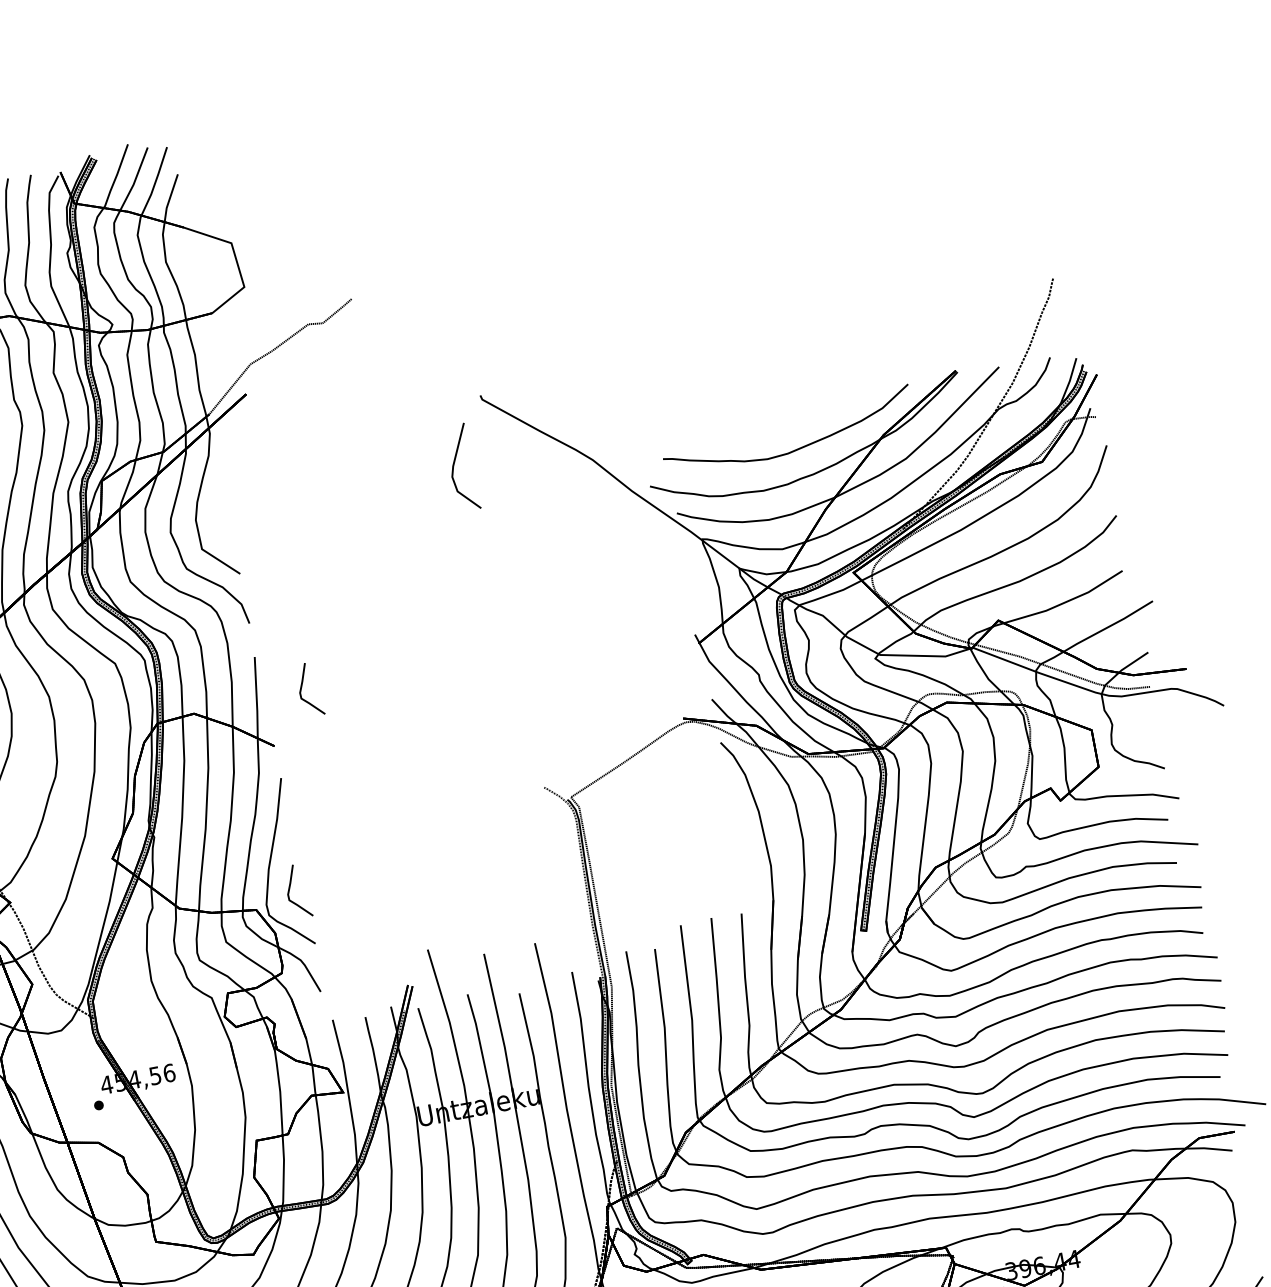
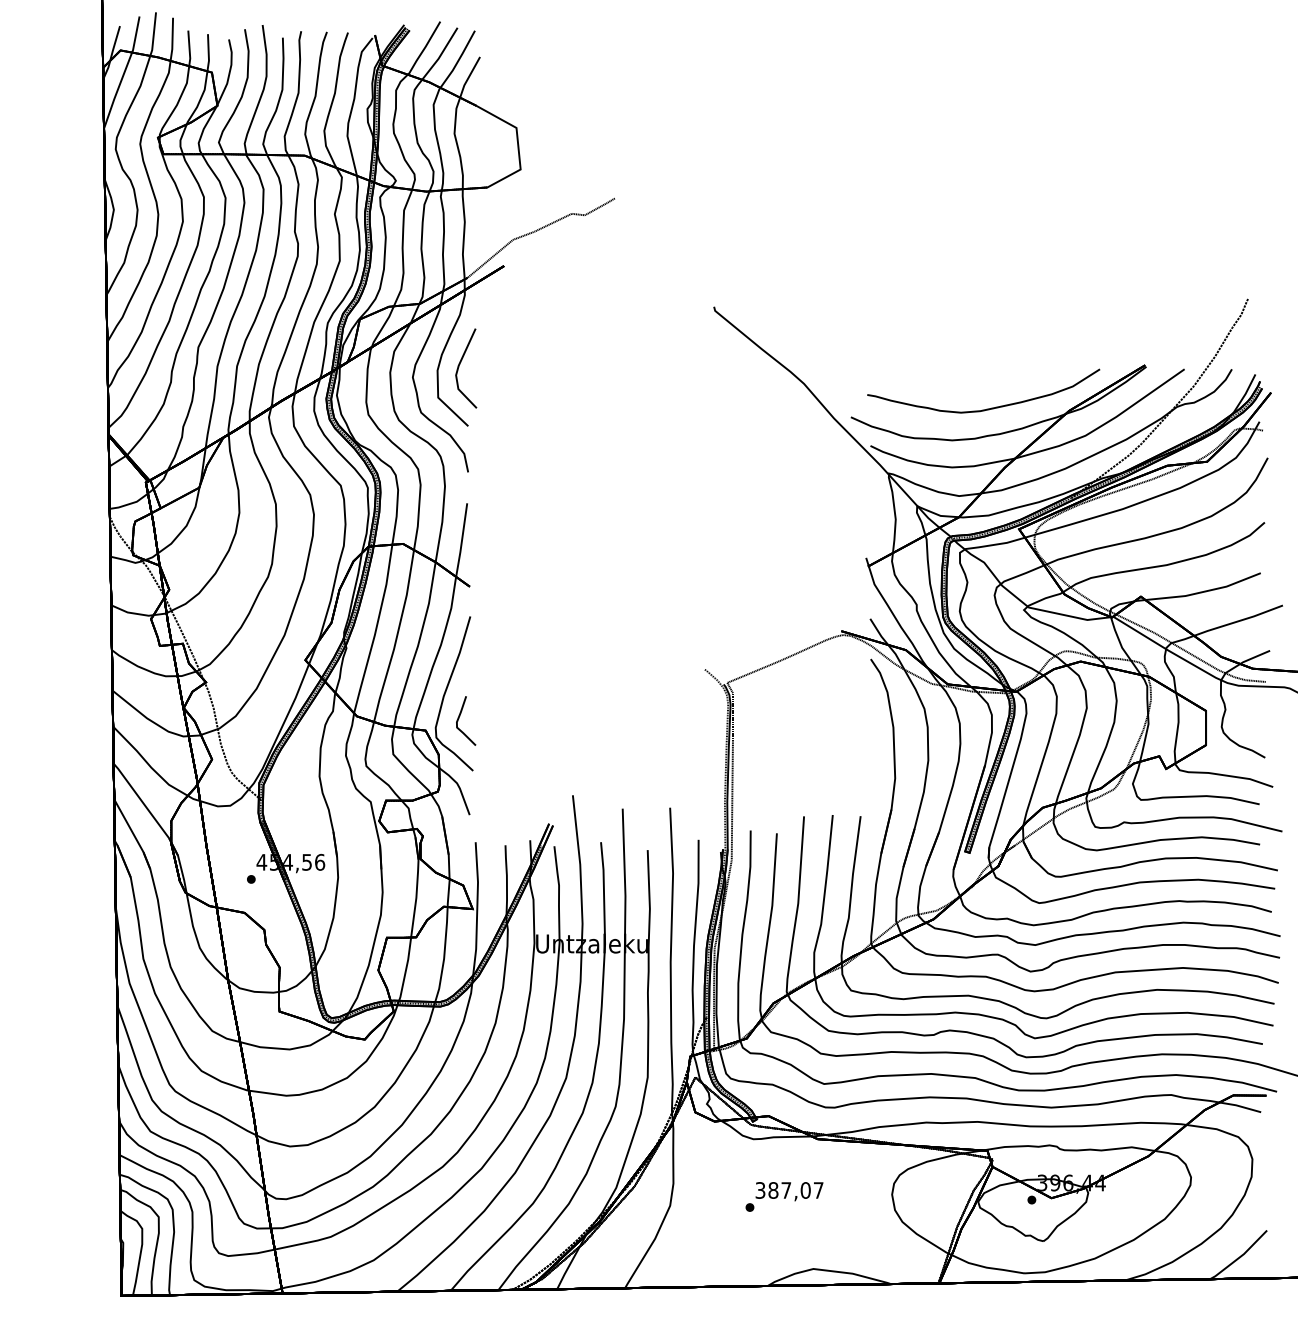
line: (454, 467) -> (459, 367), moved
curve: (302, 686) -> (505, 537), removed

